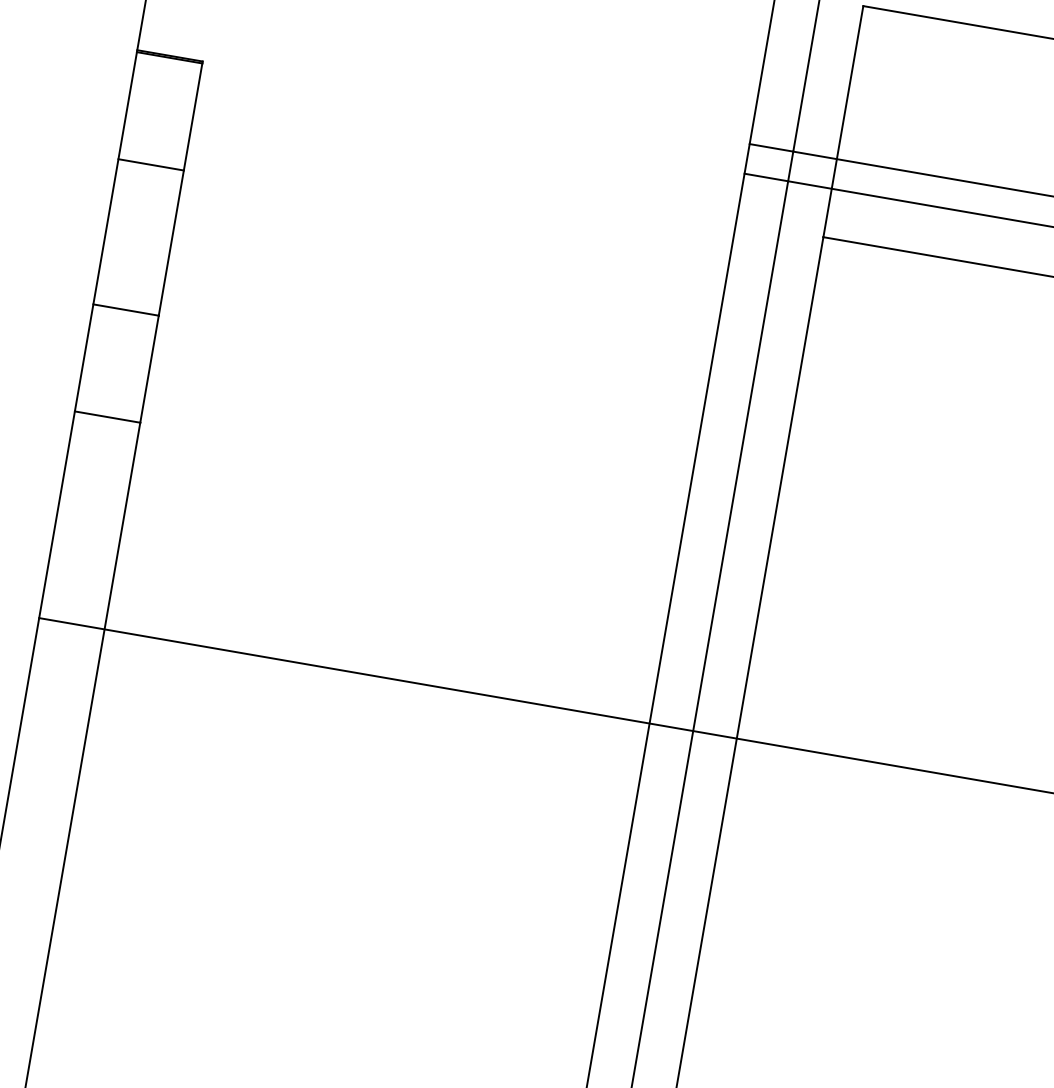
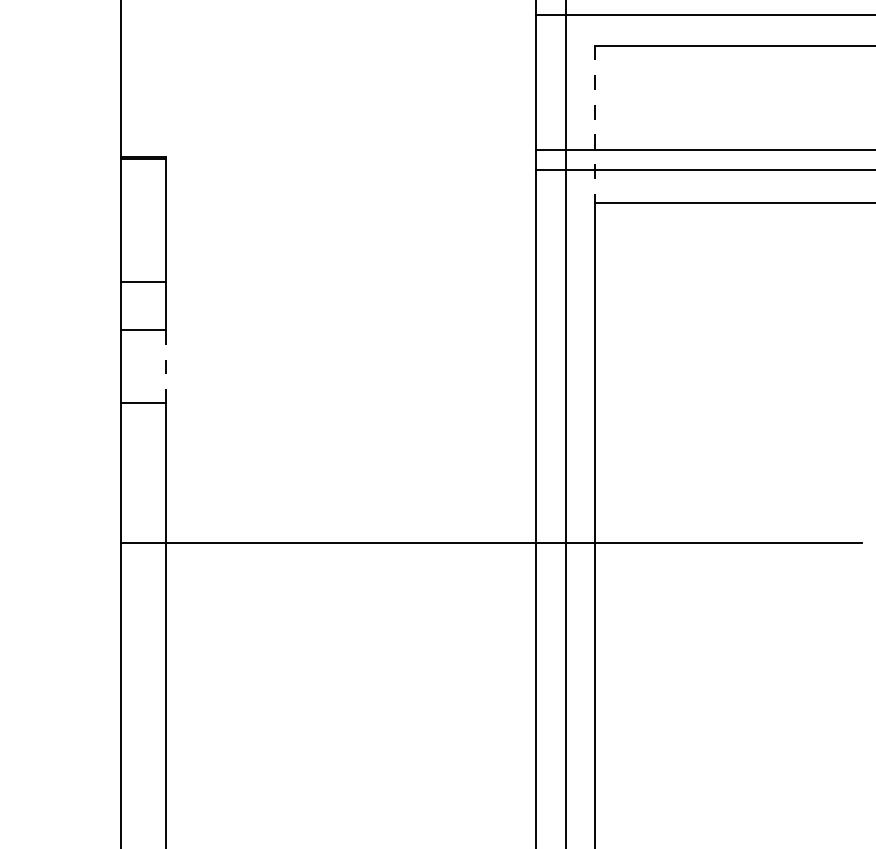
line: (843, 122) -> (595, 124), solid -> dashed
line: (151, 164) -> (143, 282), moved
line: (149, 369) -> (165, 366), solid -> dashed

